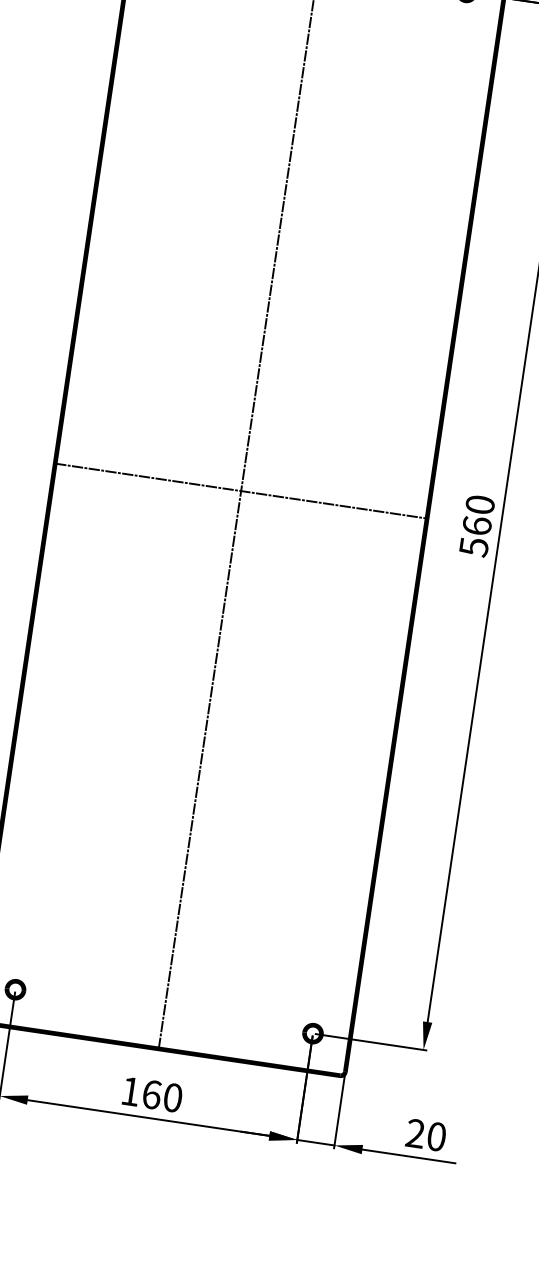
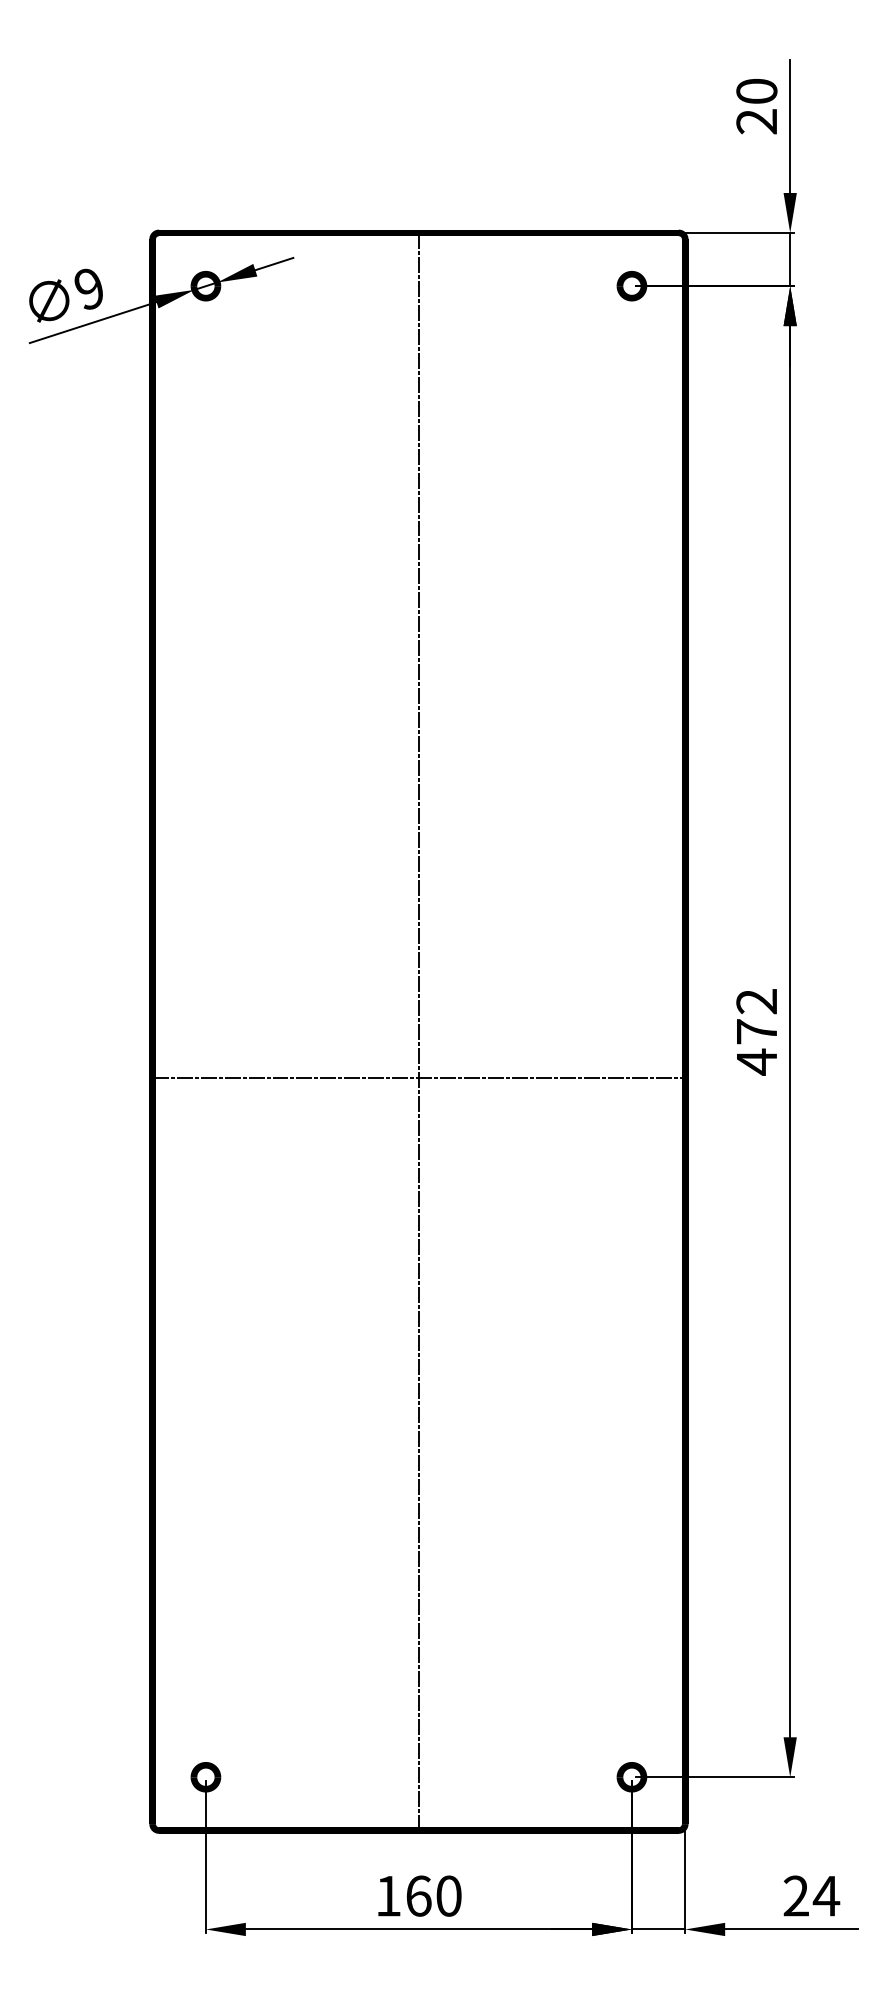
line: (240, 490) -> (418, 1077), moved
text: (476, 526) -> (756, 1032), 560 -> 472
text: (436, 1136) -> (826, 1895), 20 -> 24

